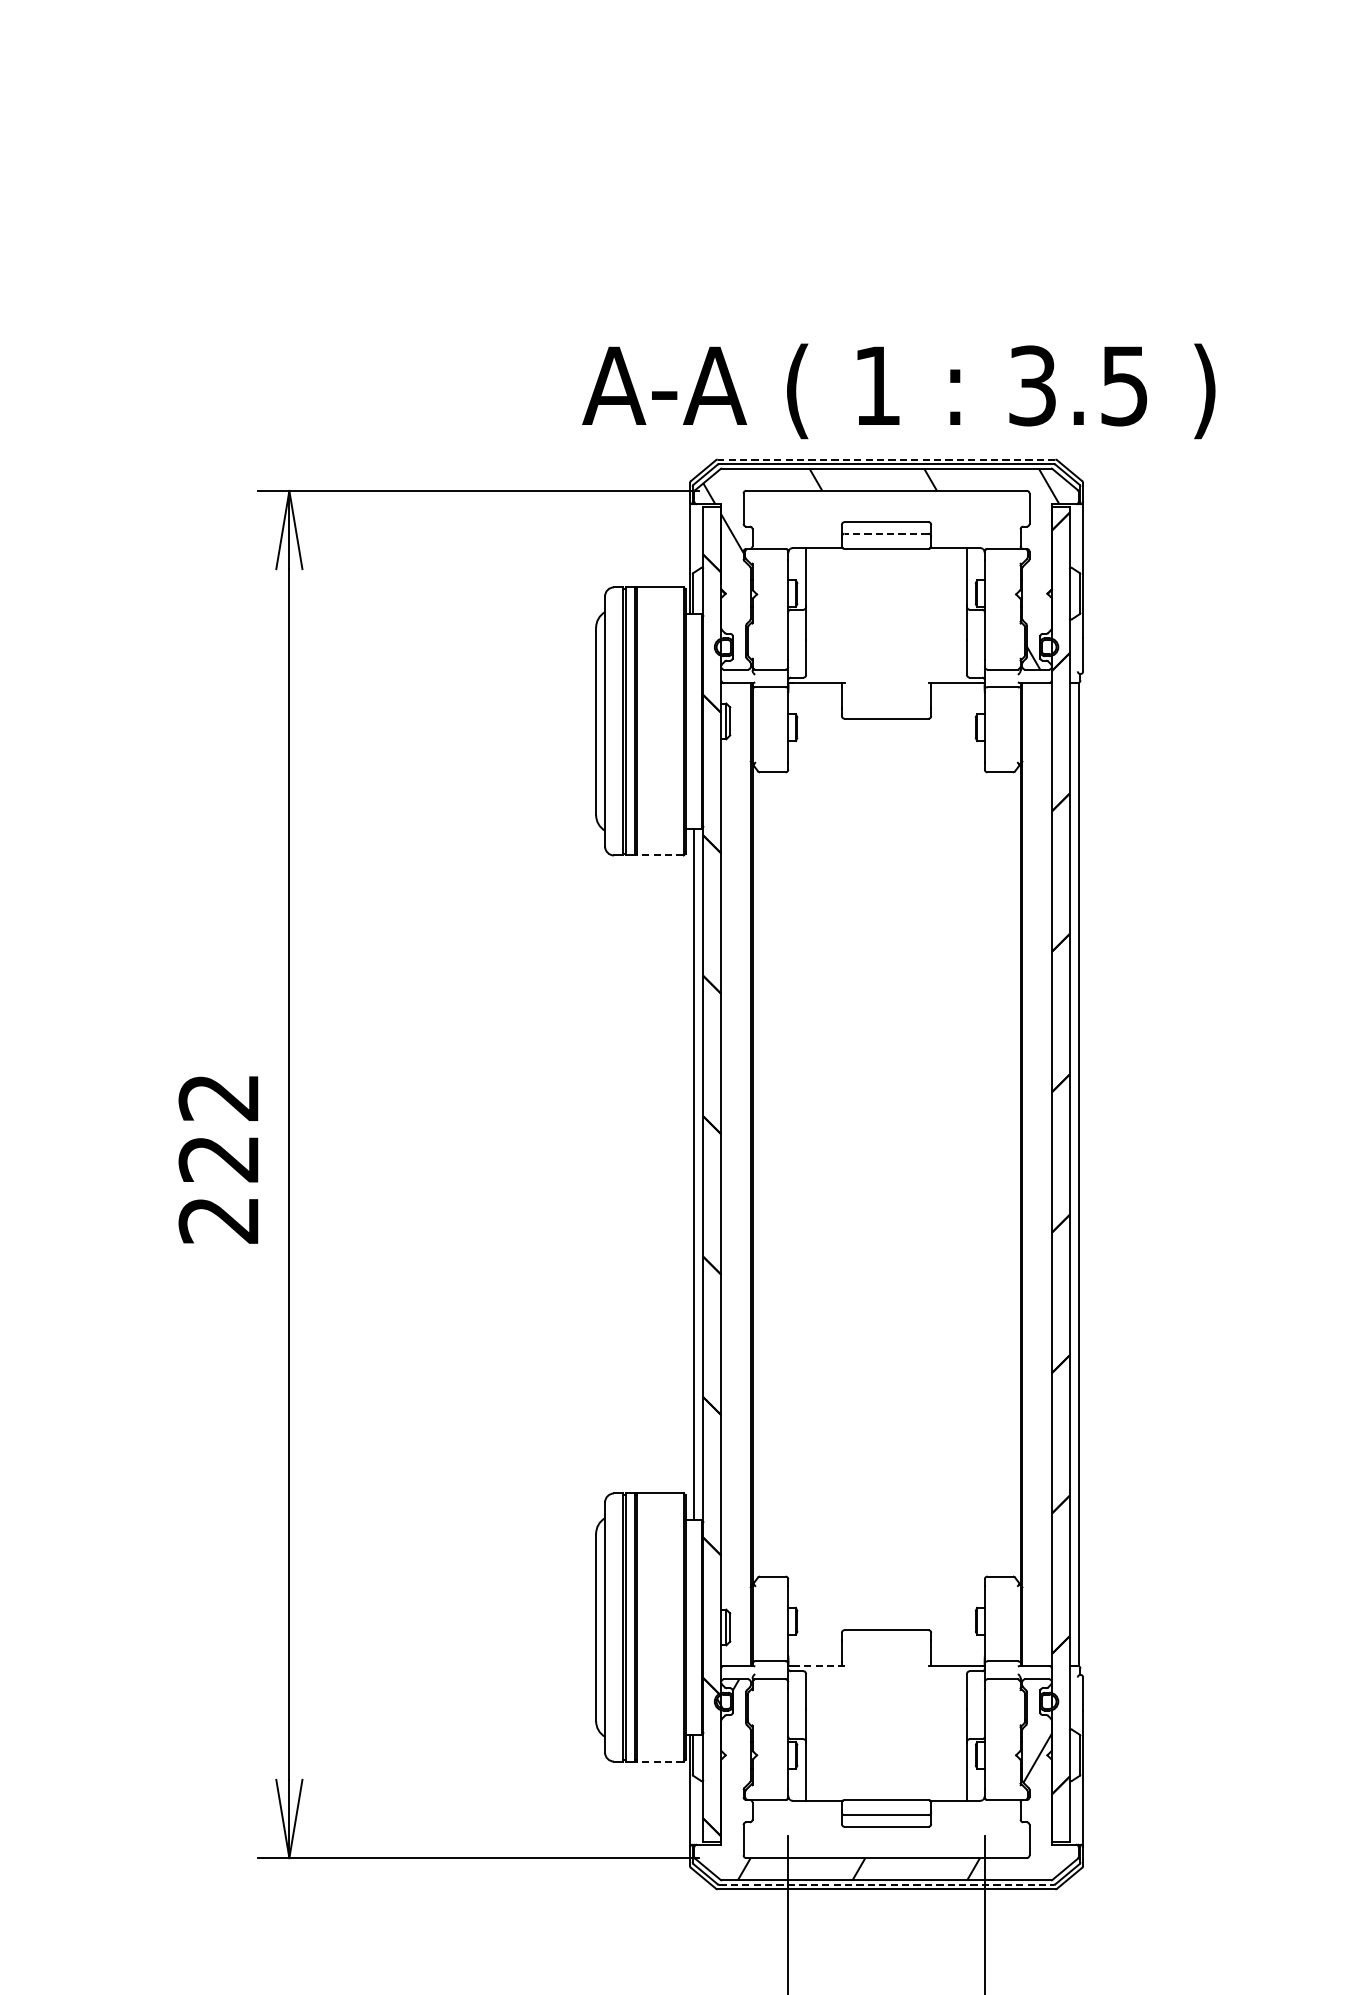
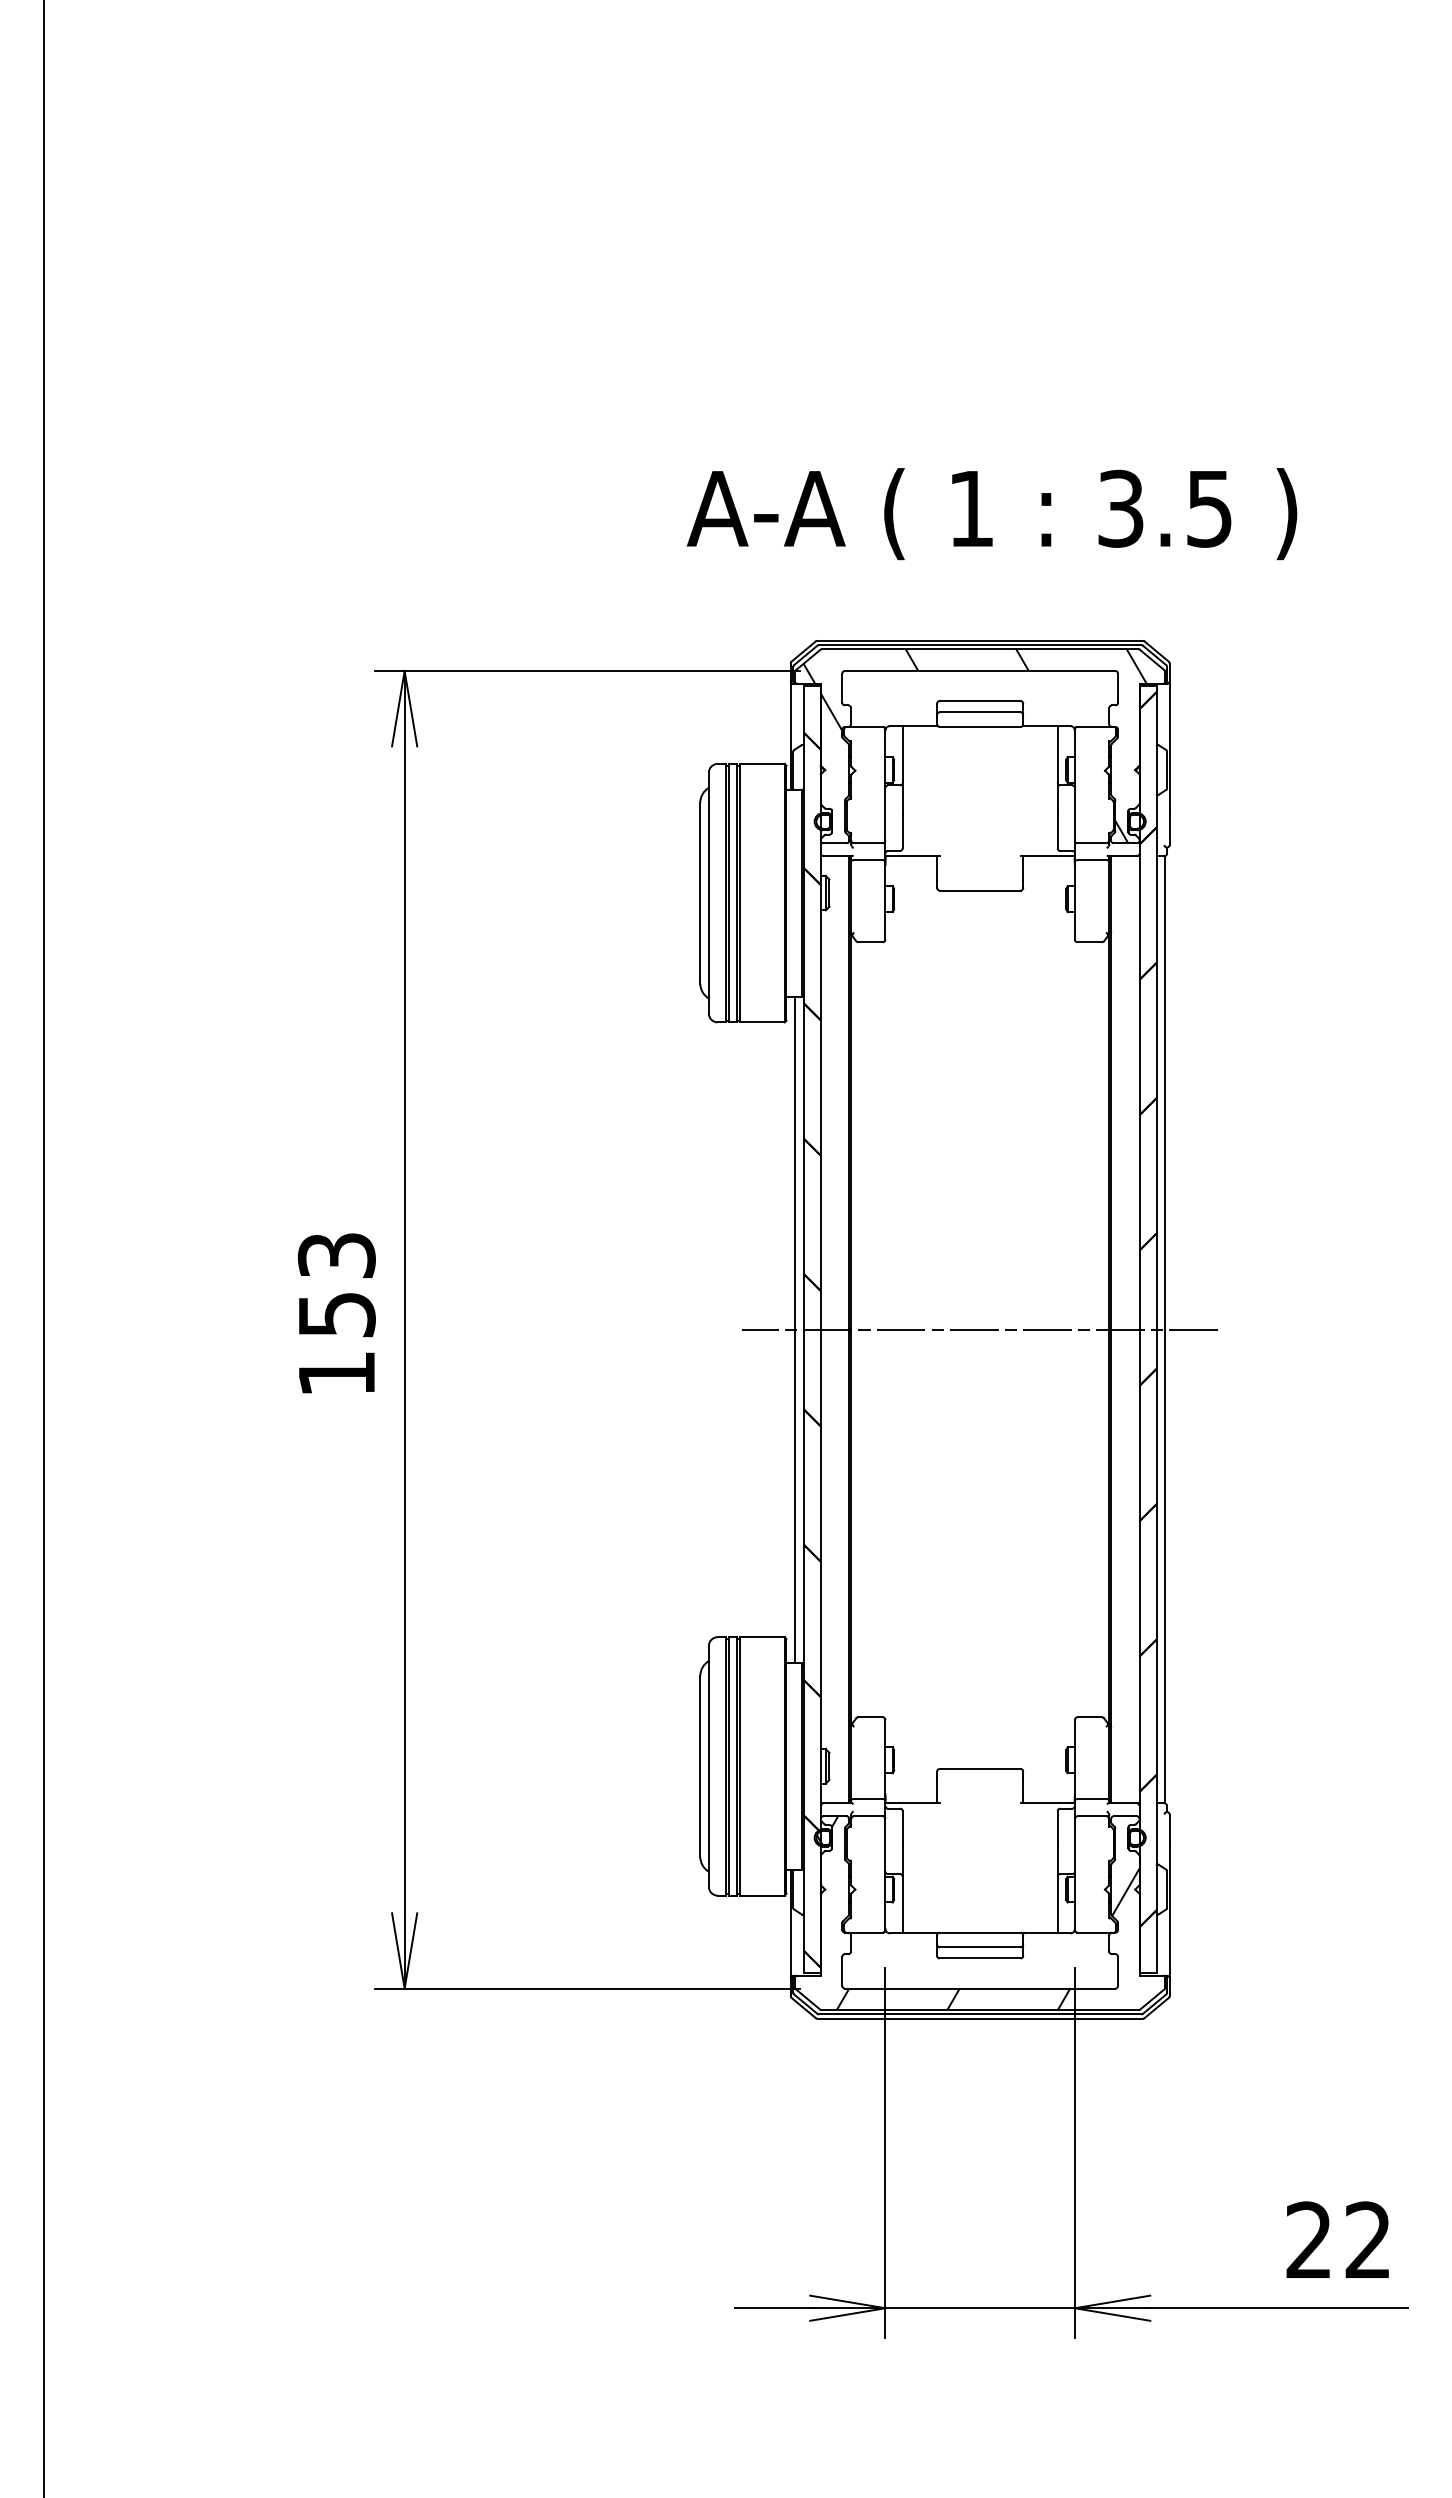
text: (898, 391) -> (991, 514), moved
line: (886, 459) -> (980, 640), dashed -> solid
line: (885, 533) -> (979, 712), dashed -> solid
line: (659, 855) -> (761, 1022), dashed -> solid
text: (218, 1158) -> (336, 1314), 222 -> 153
line: (886, 1174) -> (980, 1329), added
line: (818, 1665) -> (914, 1803), dashed -> solid
line: (659, 1761) -> (761, 1895), dashed -> solid
line: (886, 1884) -> (980, 2014), dashed -> solid

